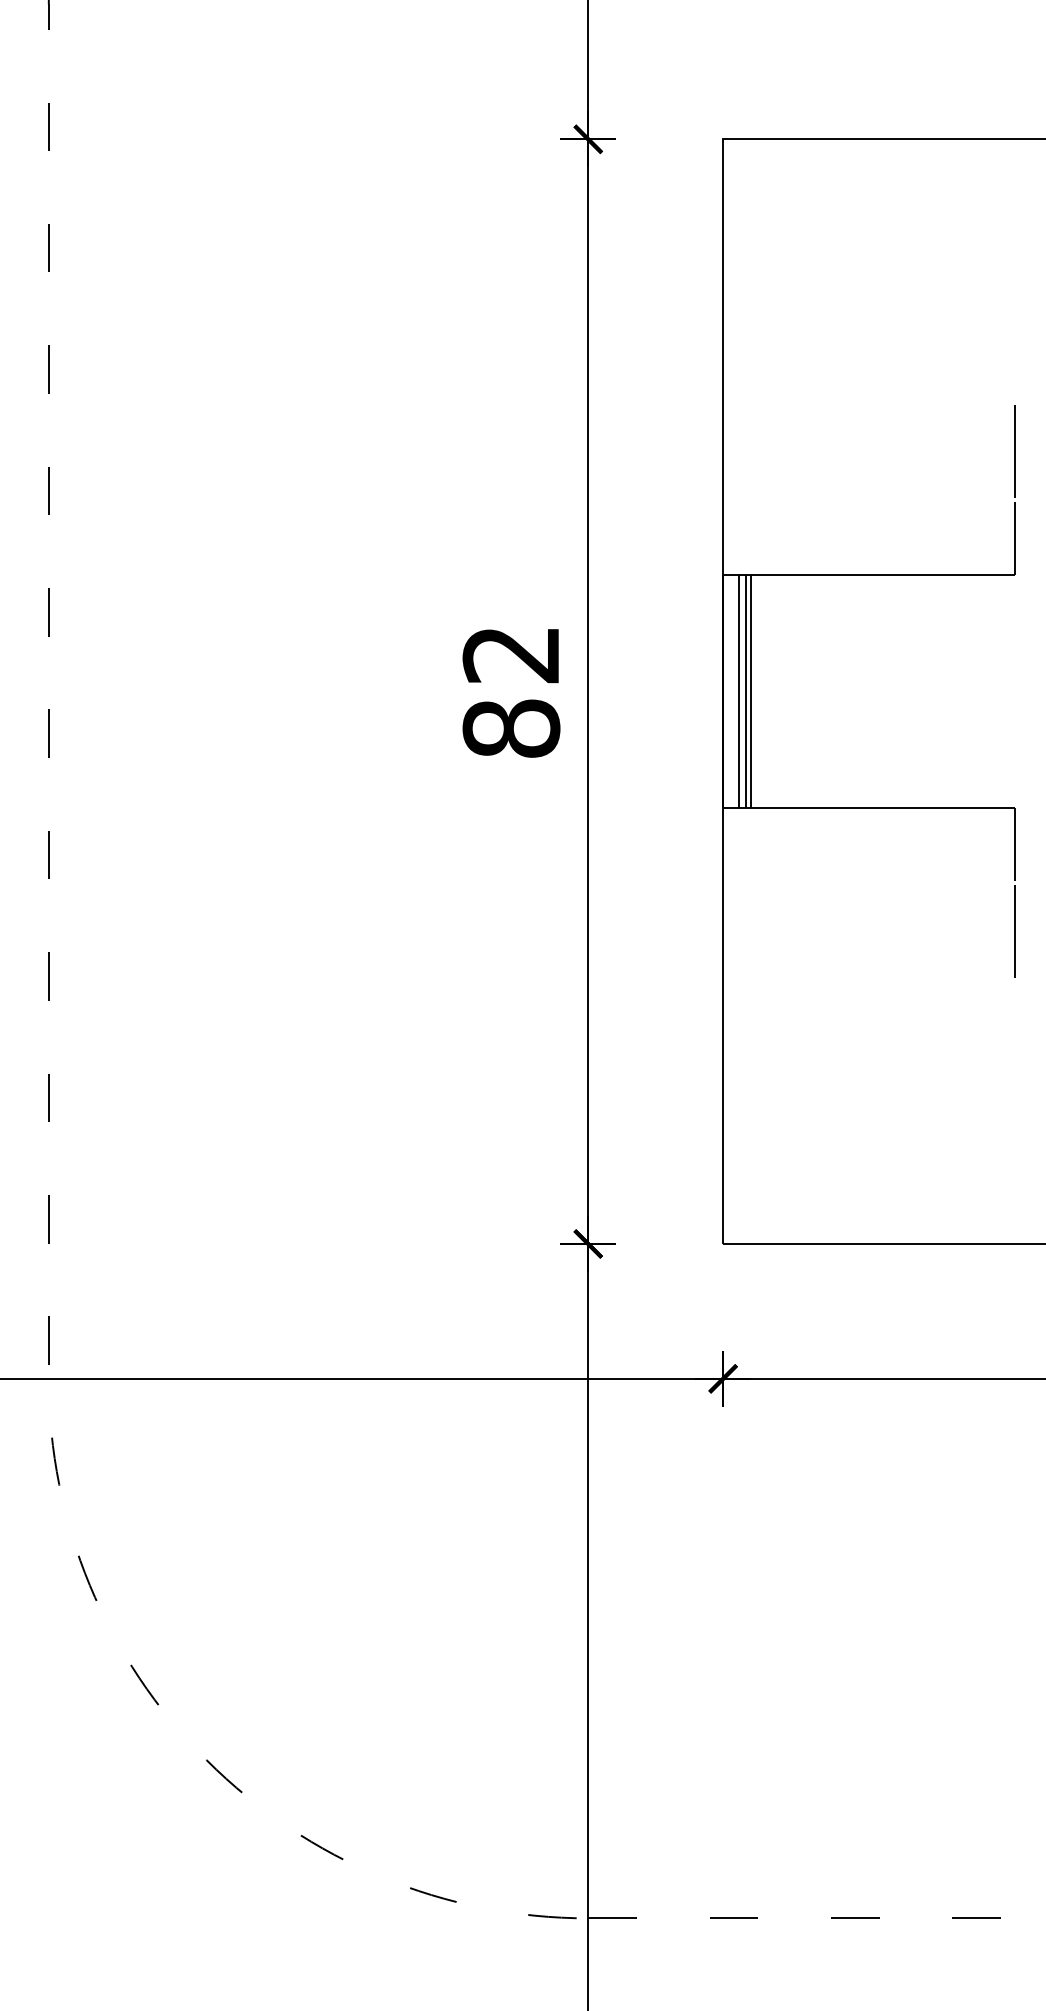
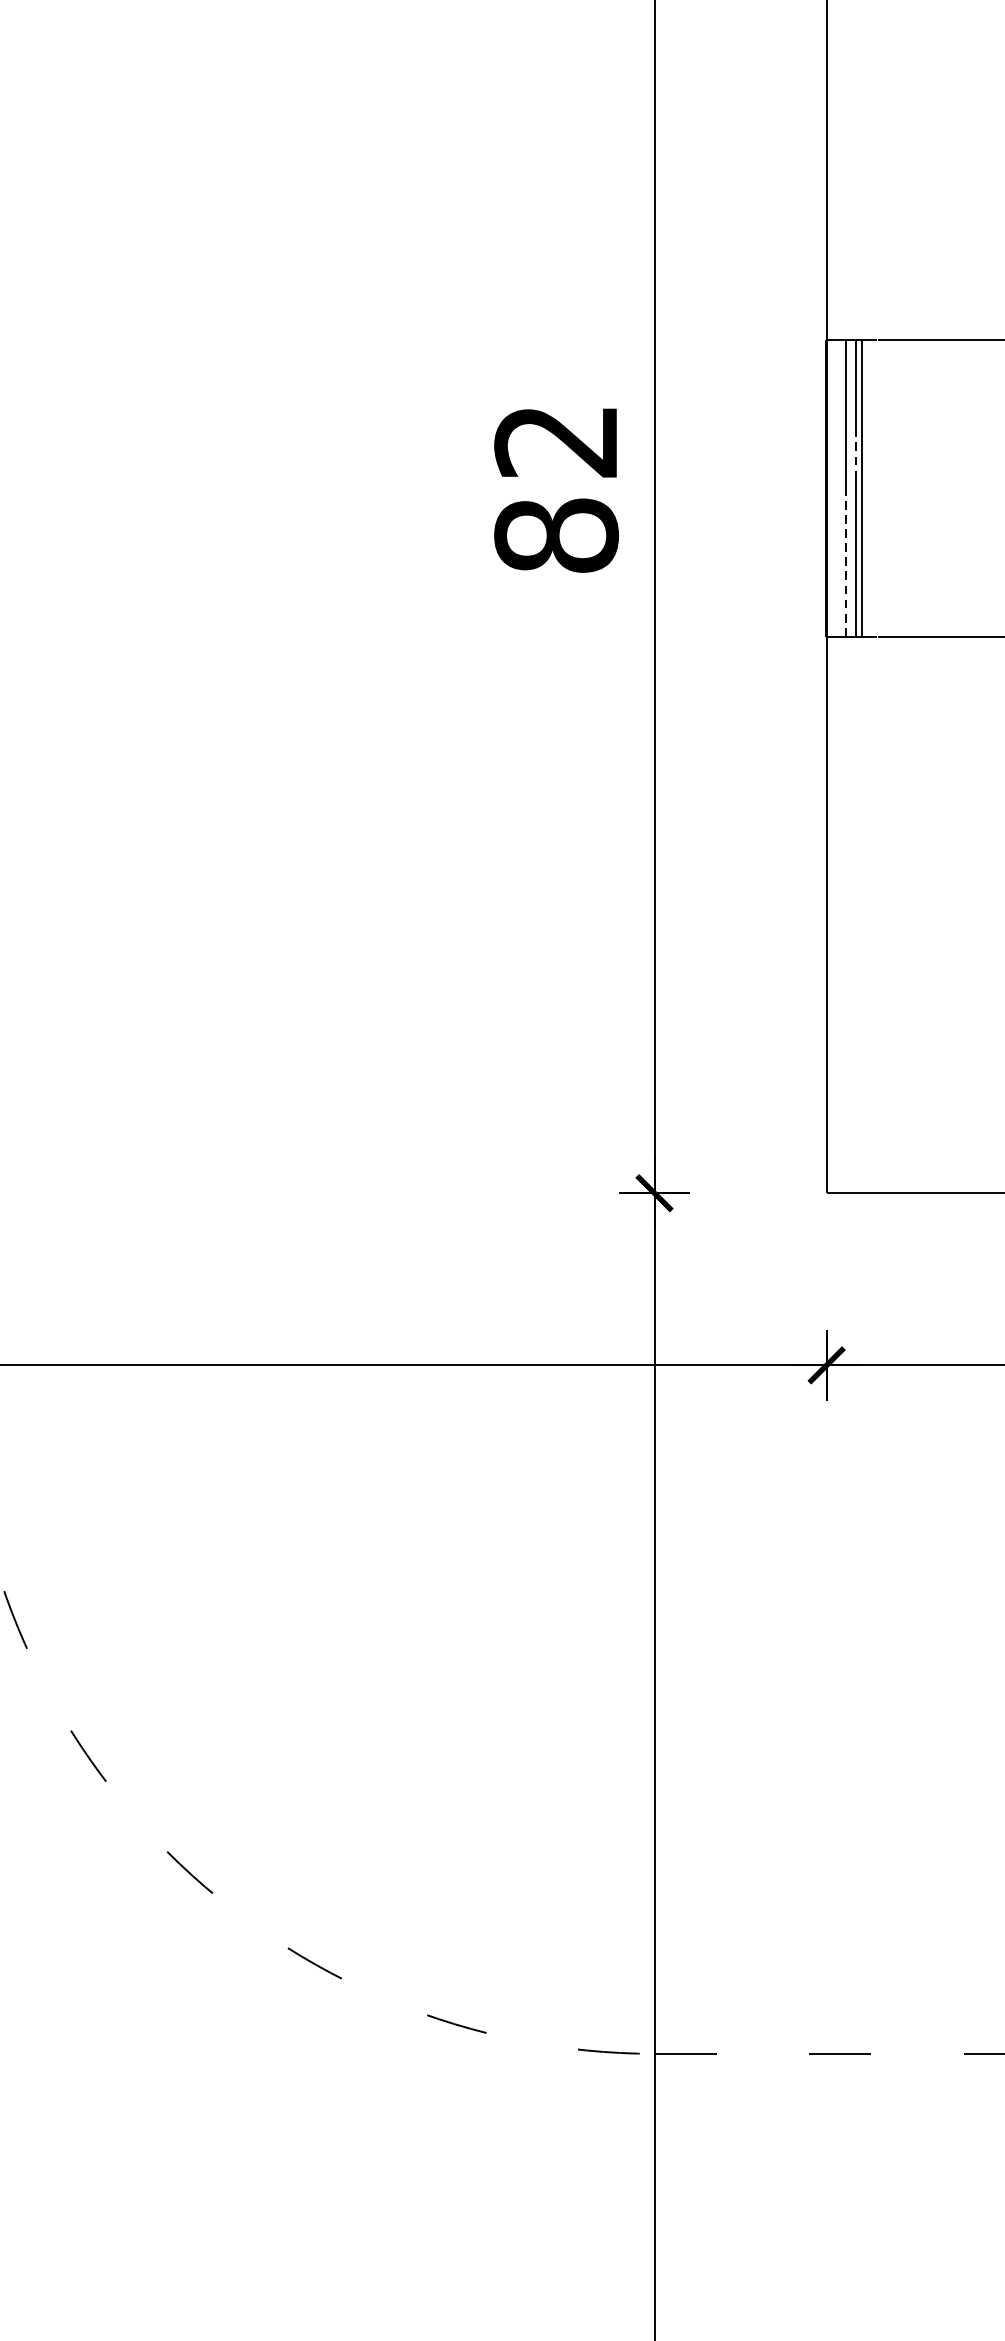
line: (746, 667) -> (856, 457), solid -> dashed
line: (738, 749) -> (846, 562), solid -> dashed

